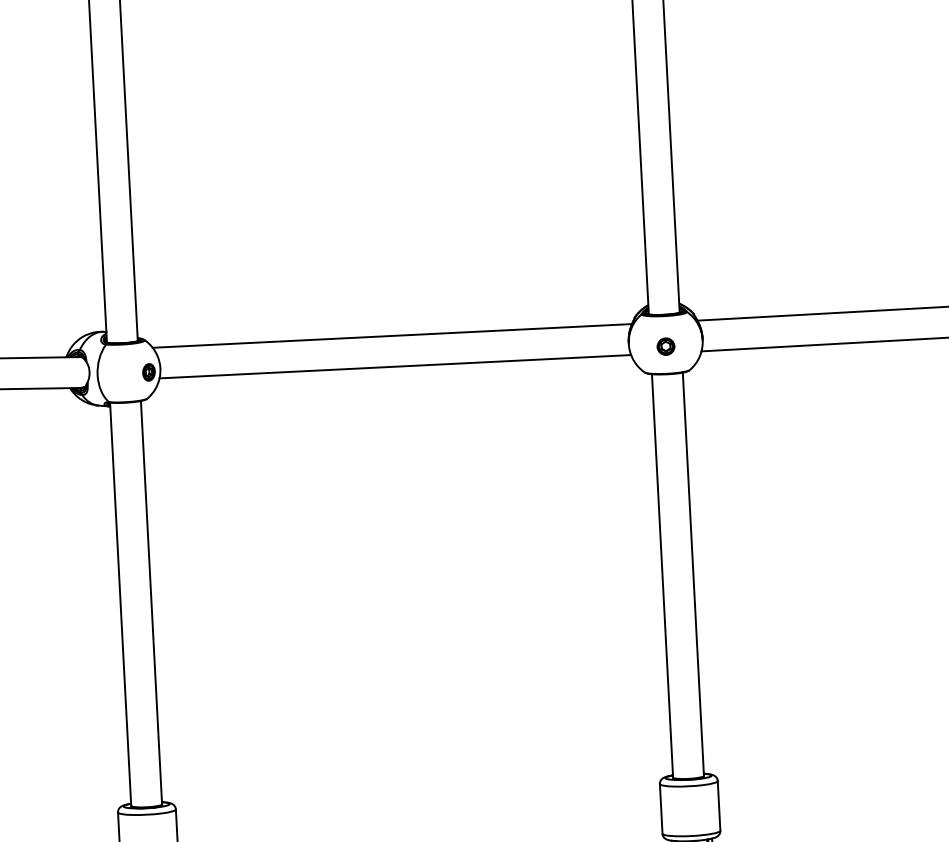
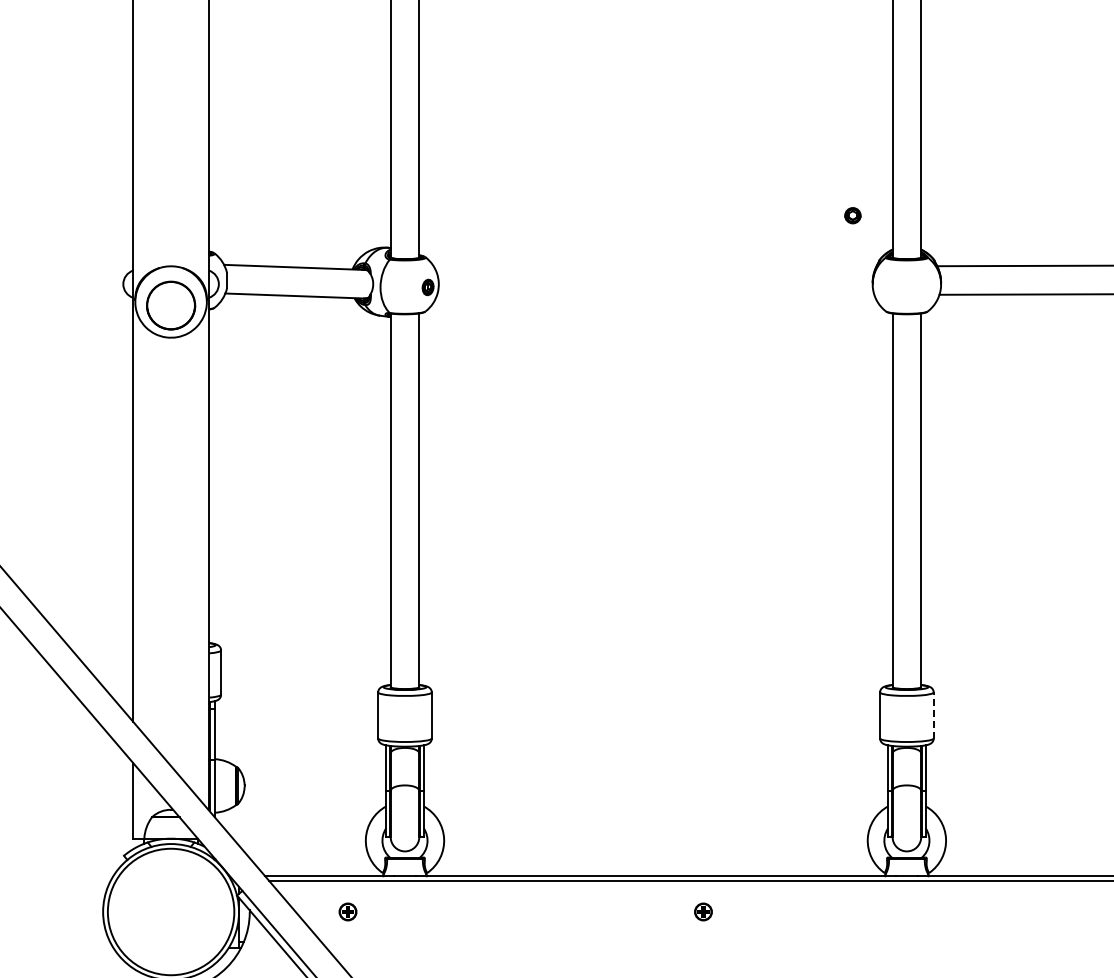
line: (392, 335) -> (654, 265), removed
part: (665, 346) -> (852, 215), moved
line: (394, 366) -> (655, 293), removed
line: (718, 805) -> (933, 715), solid -> dashed

